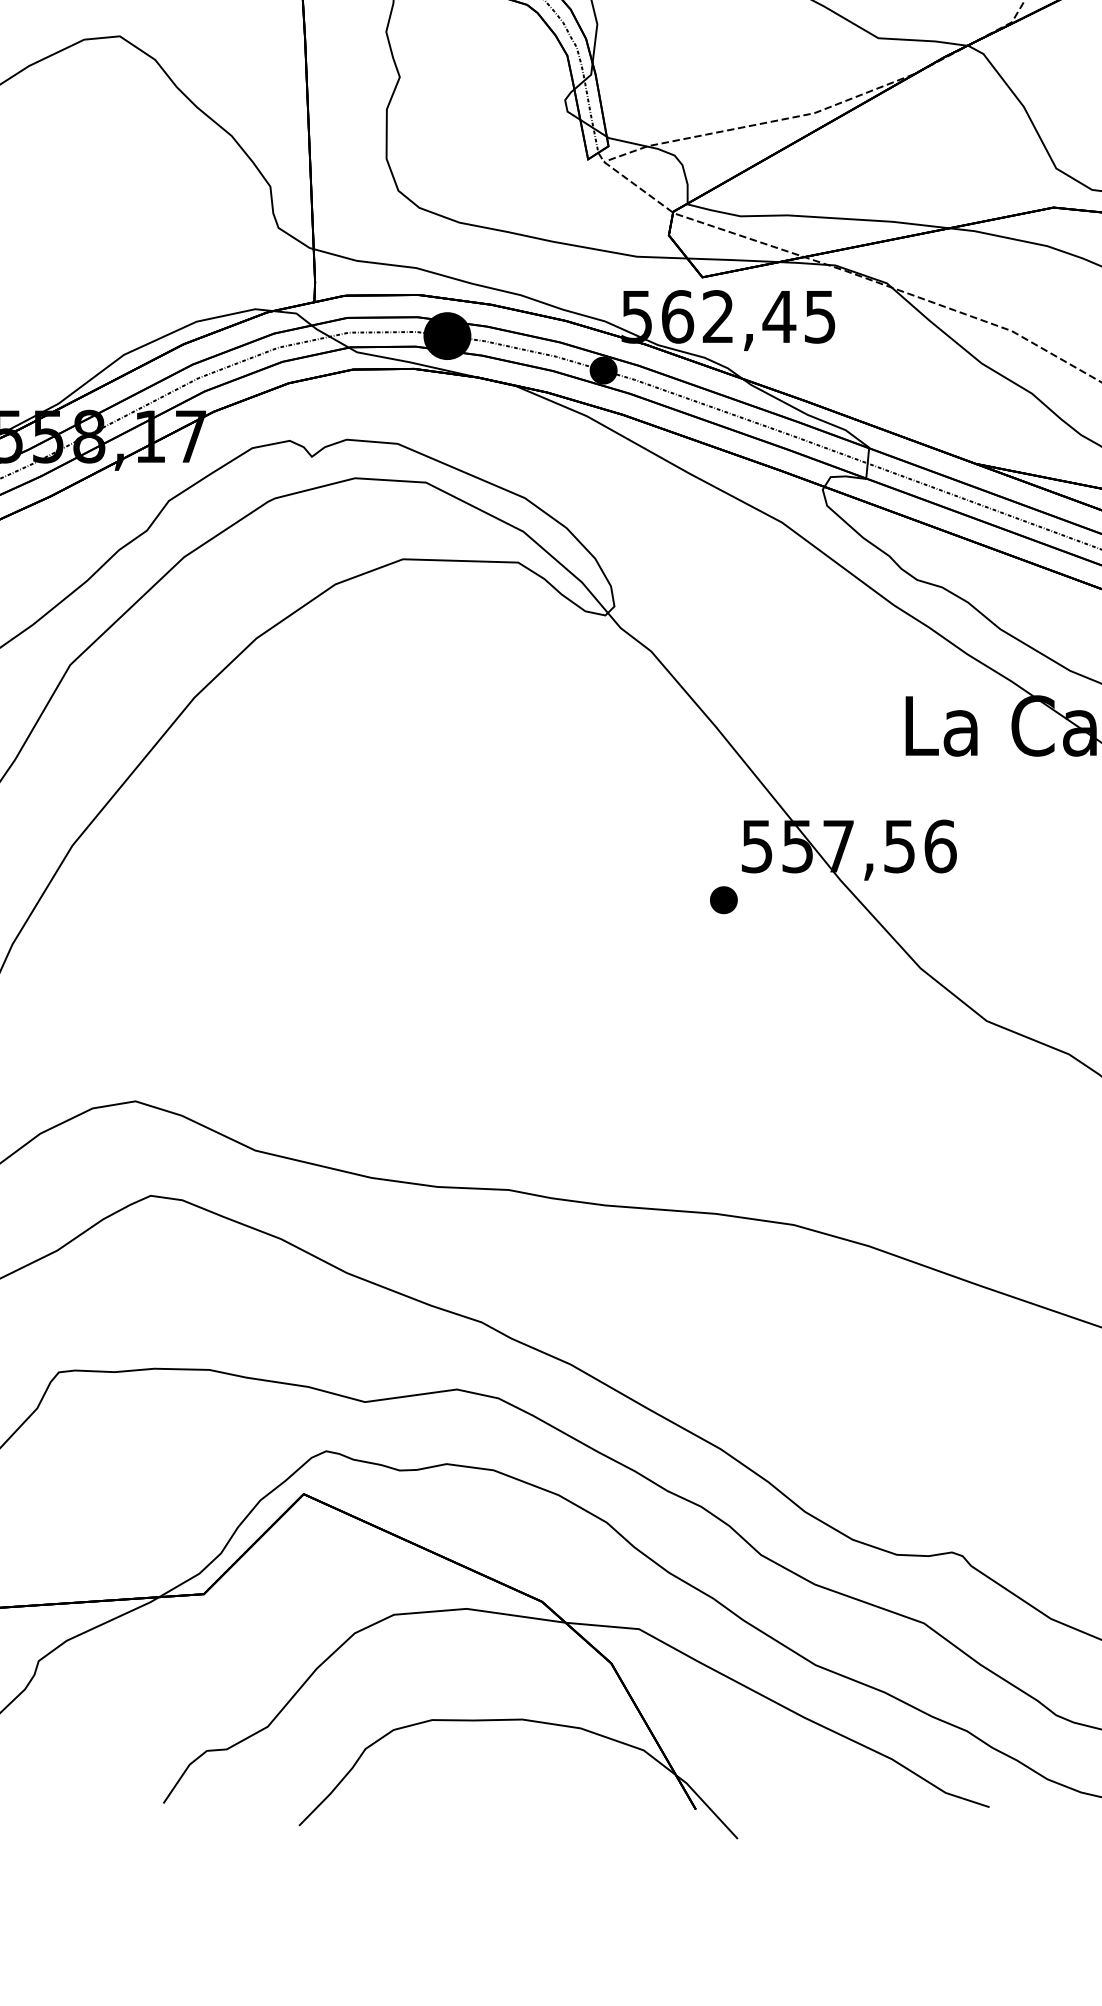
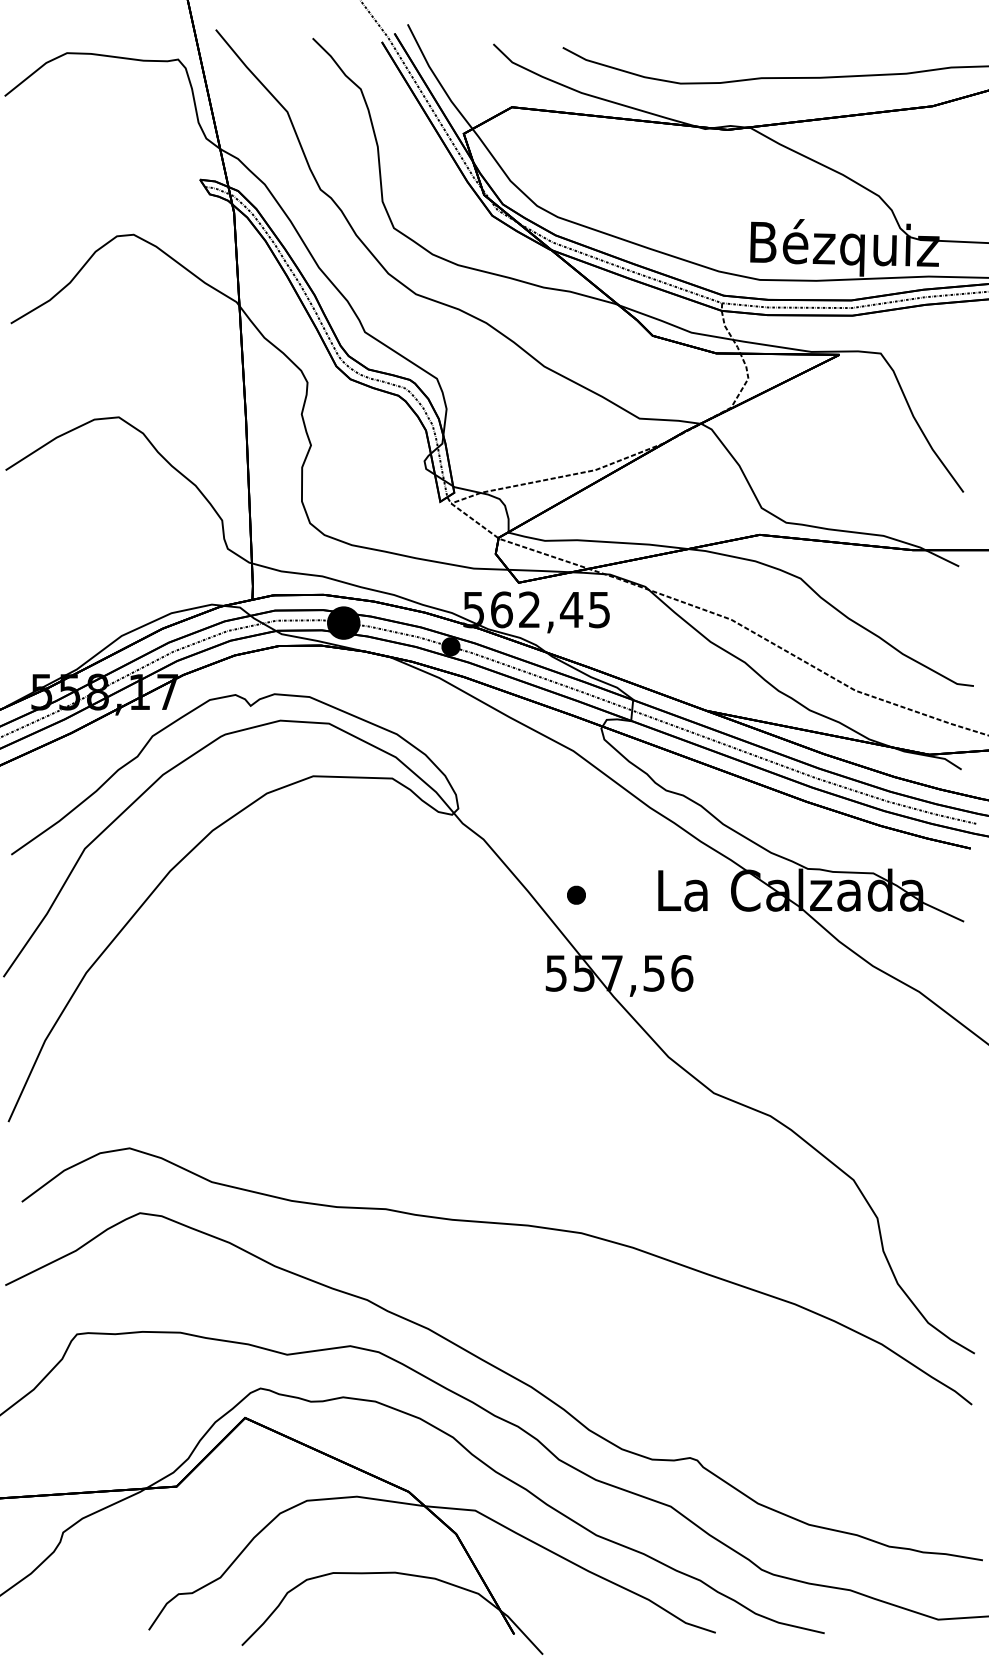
part: (723, 899) -> (576, 894), moved

